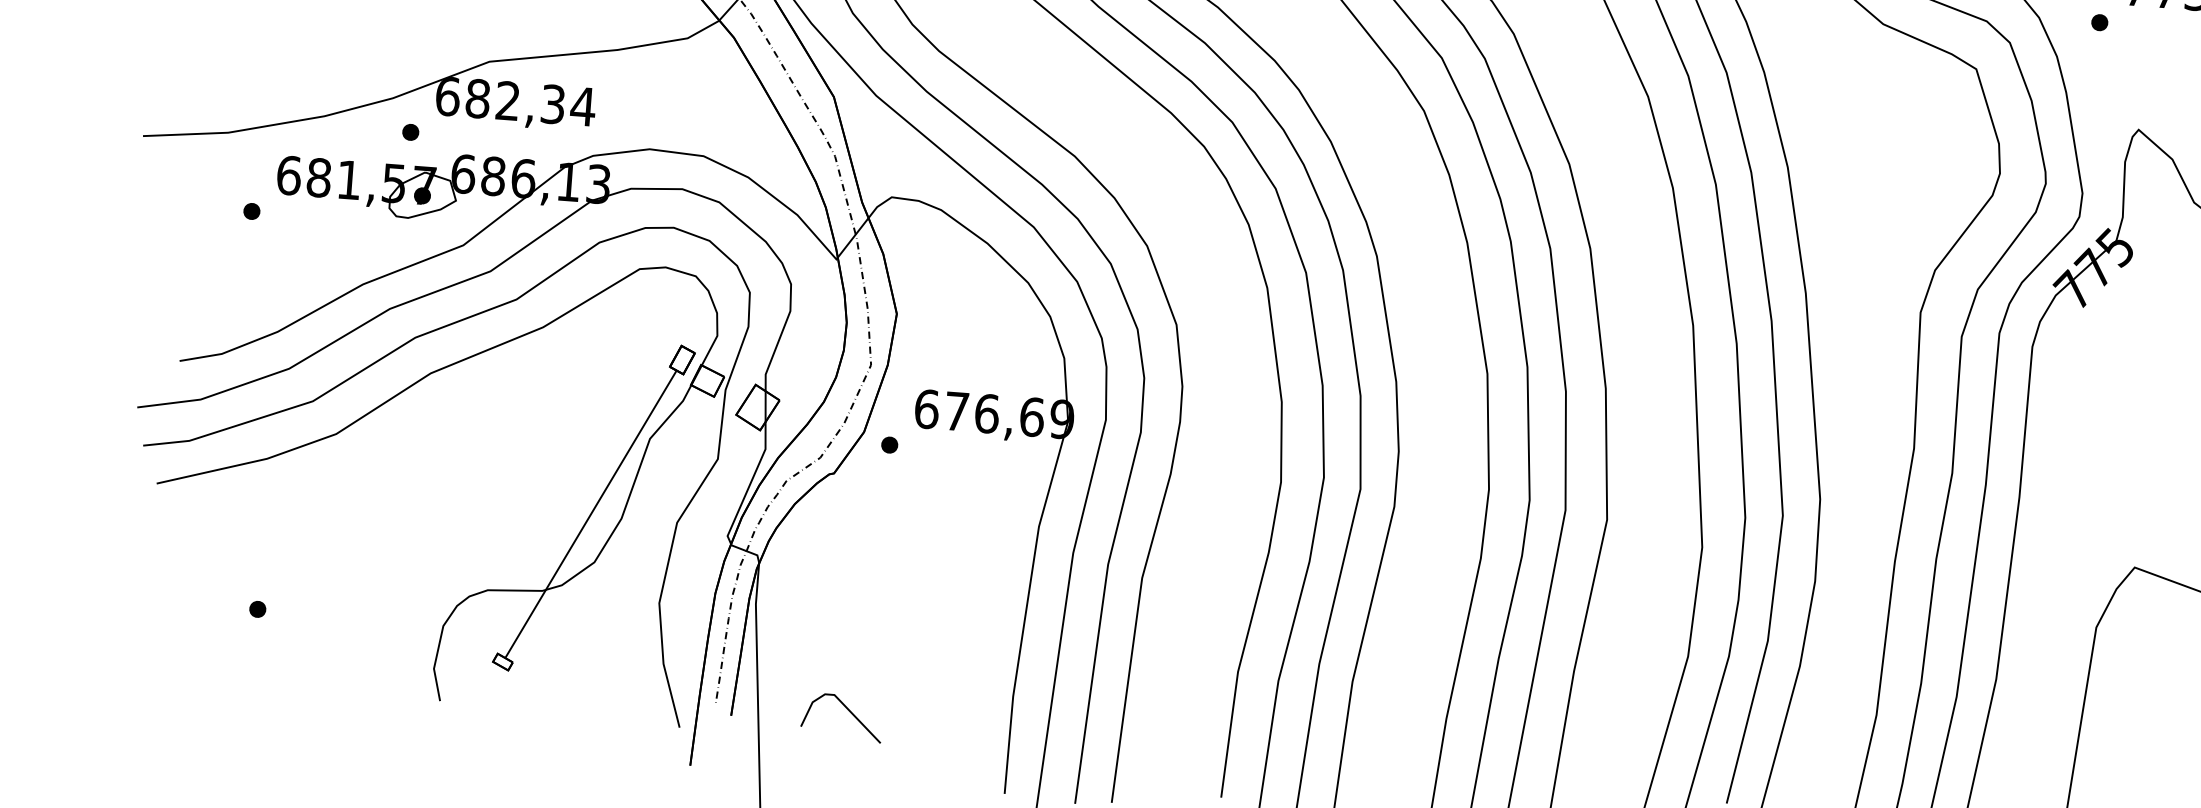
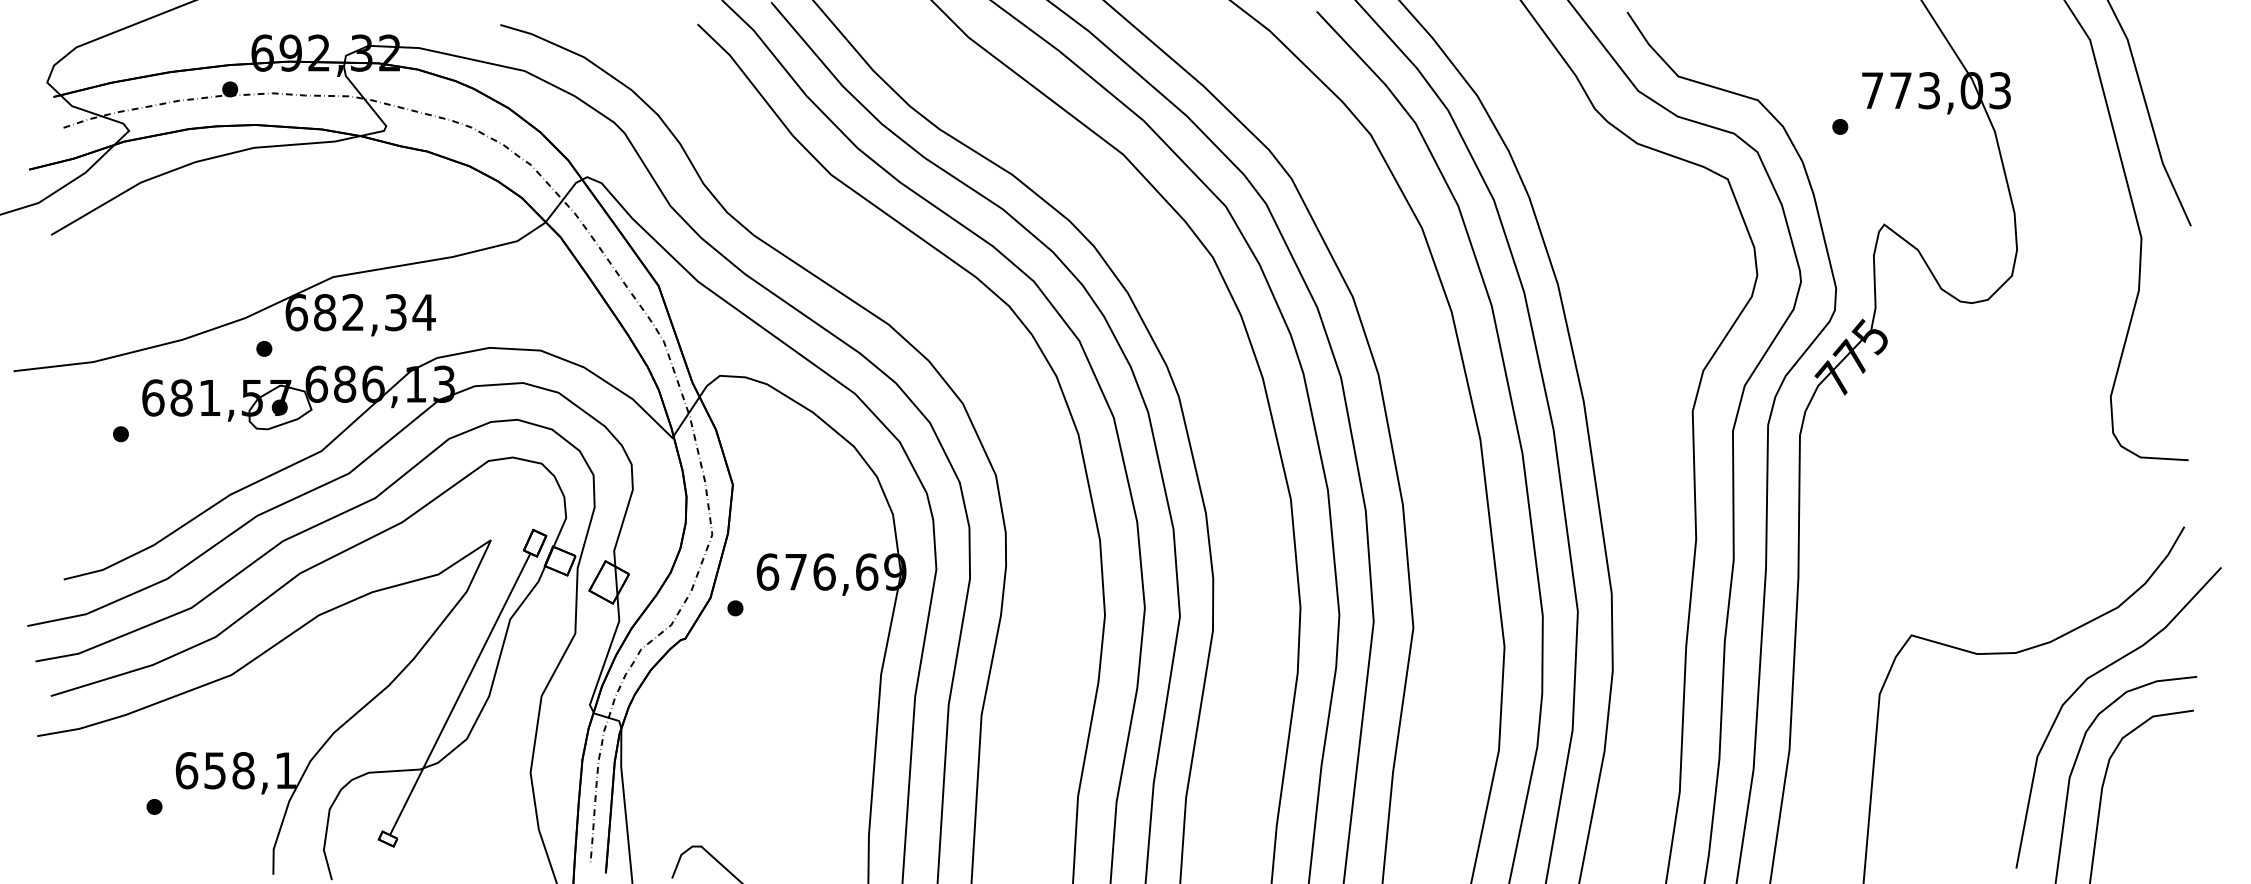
part: (359, 471) -> (240, 670), added

